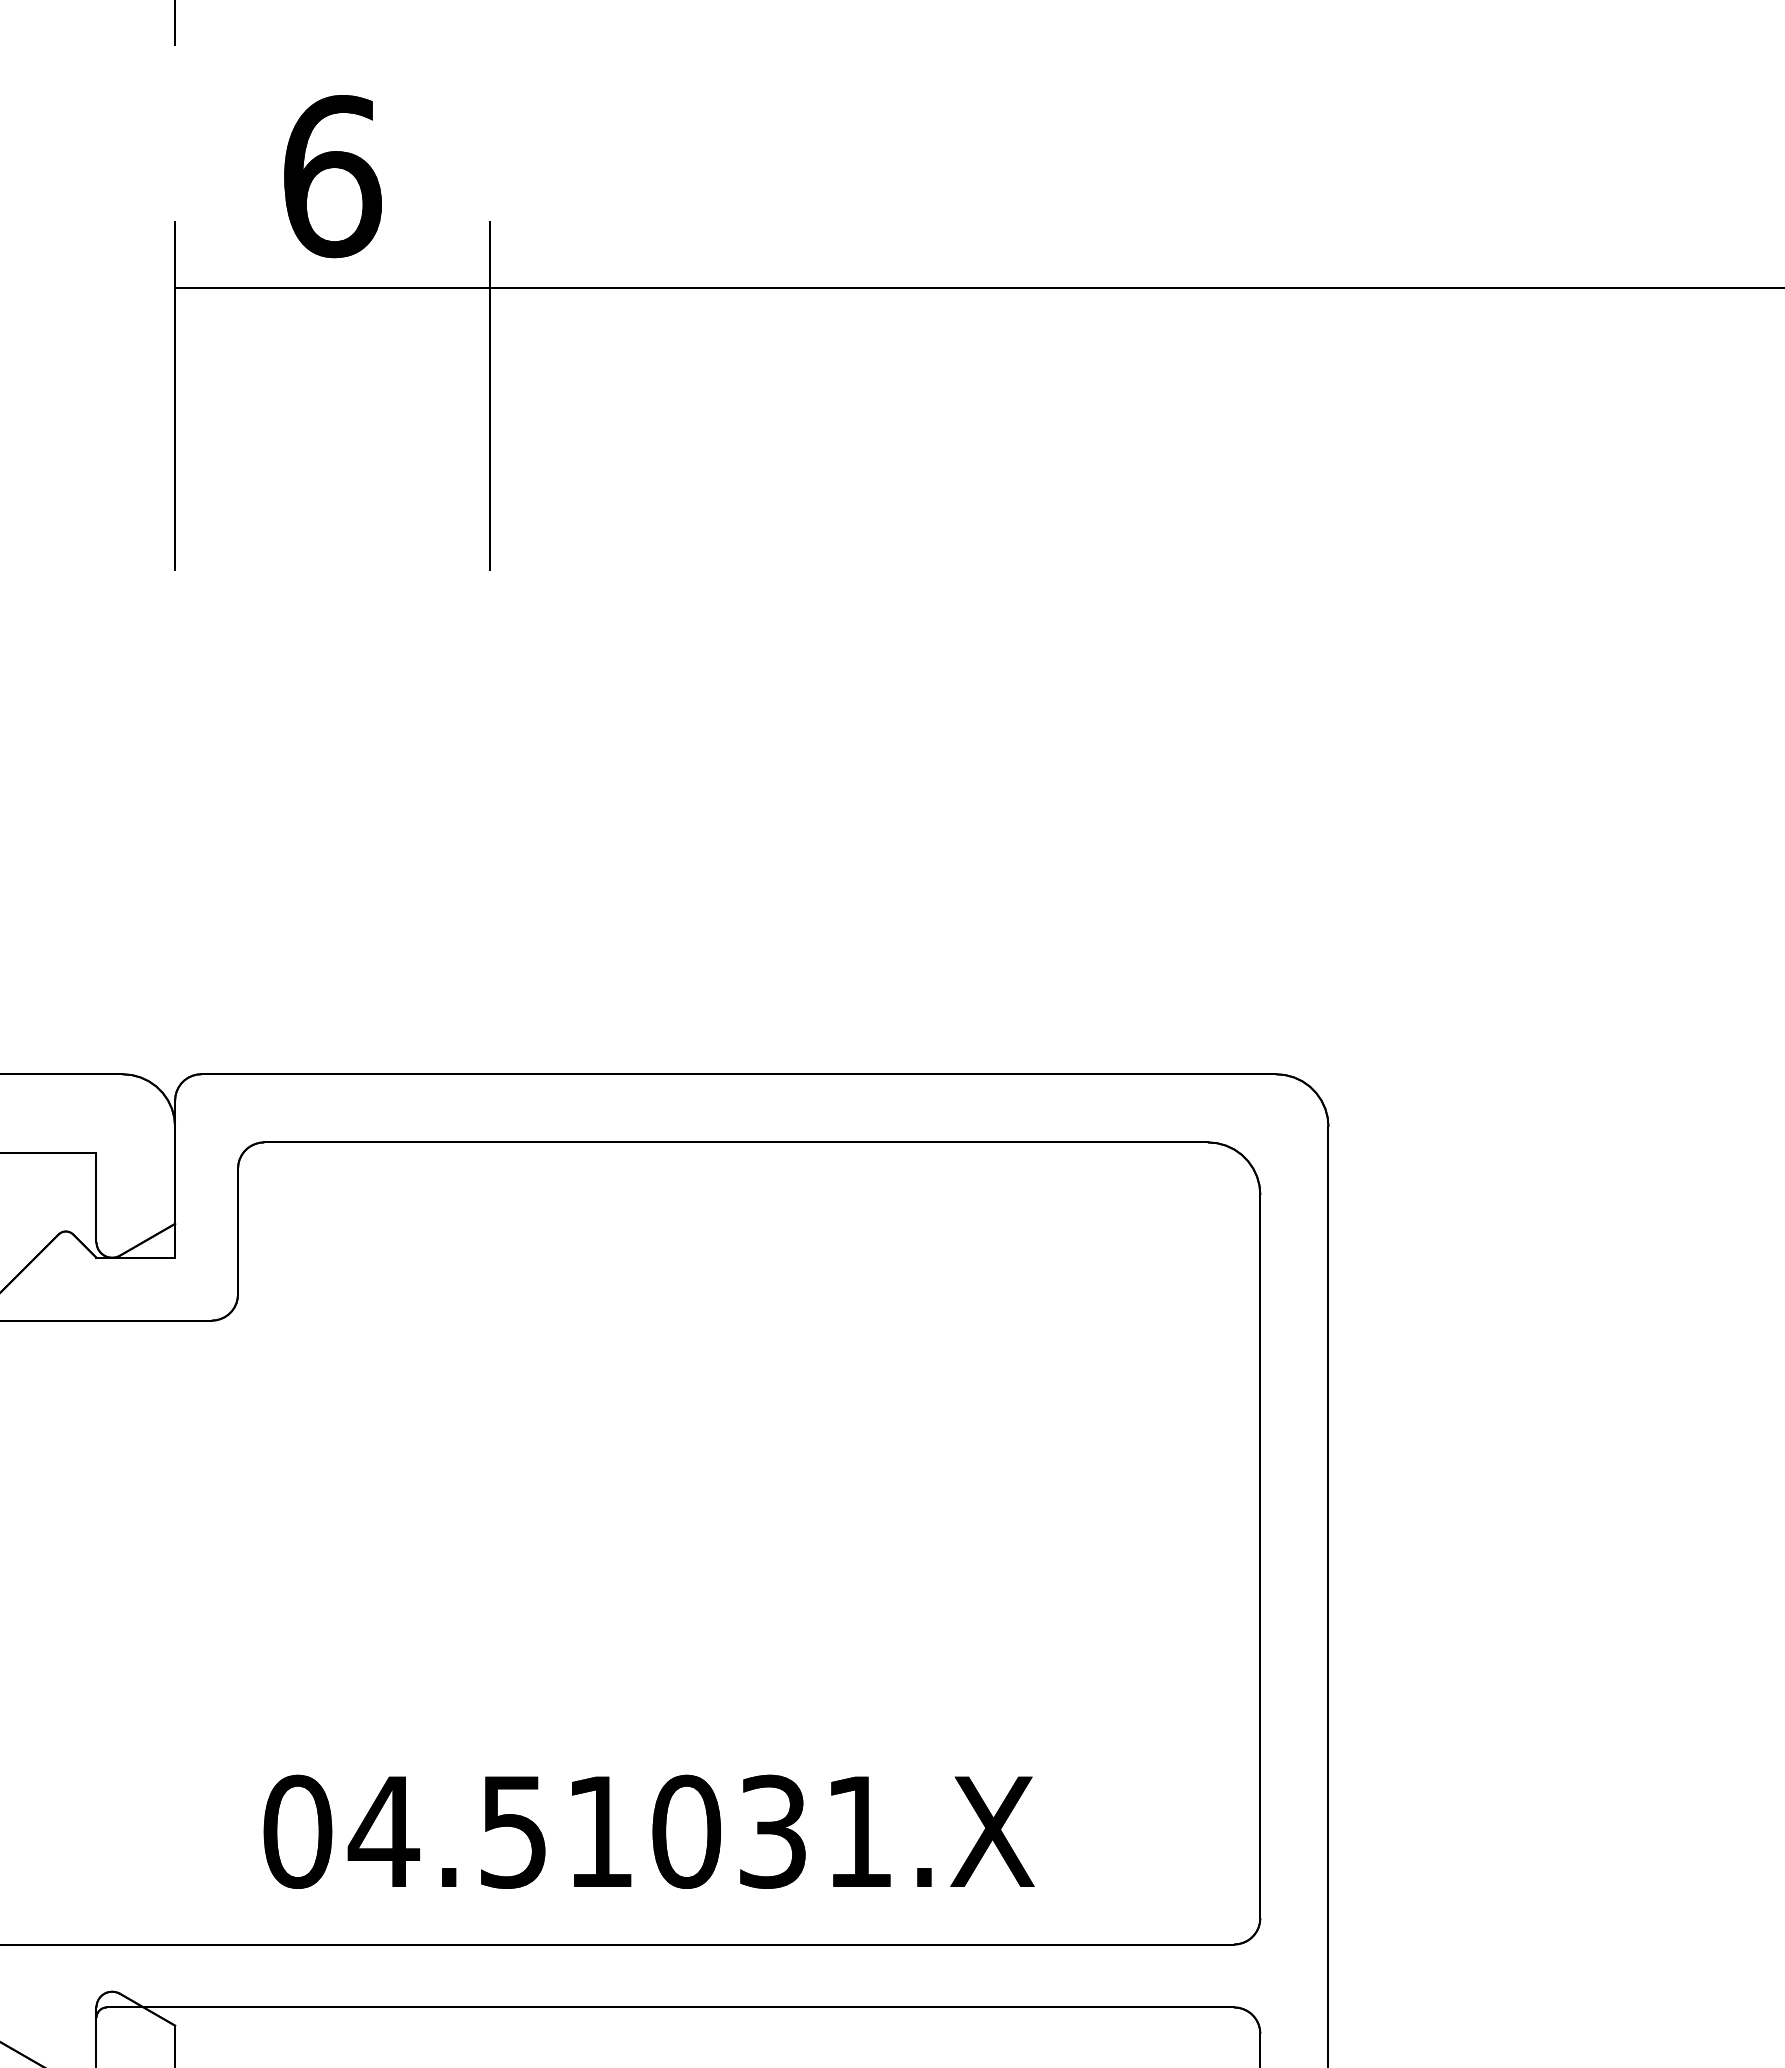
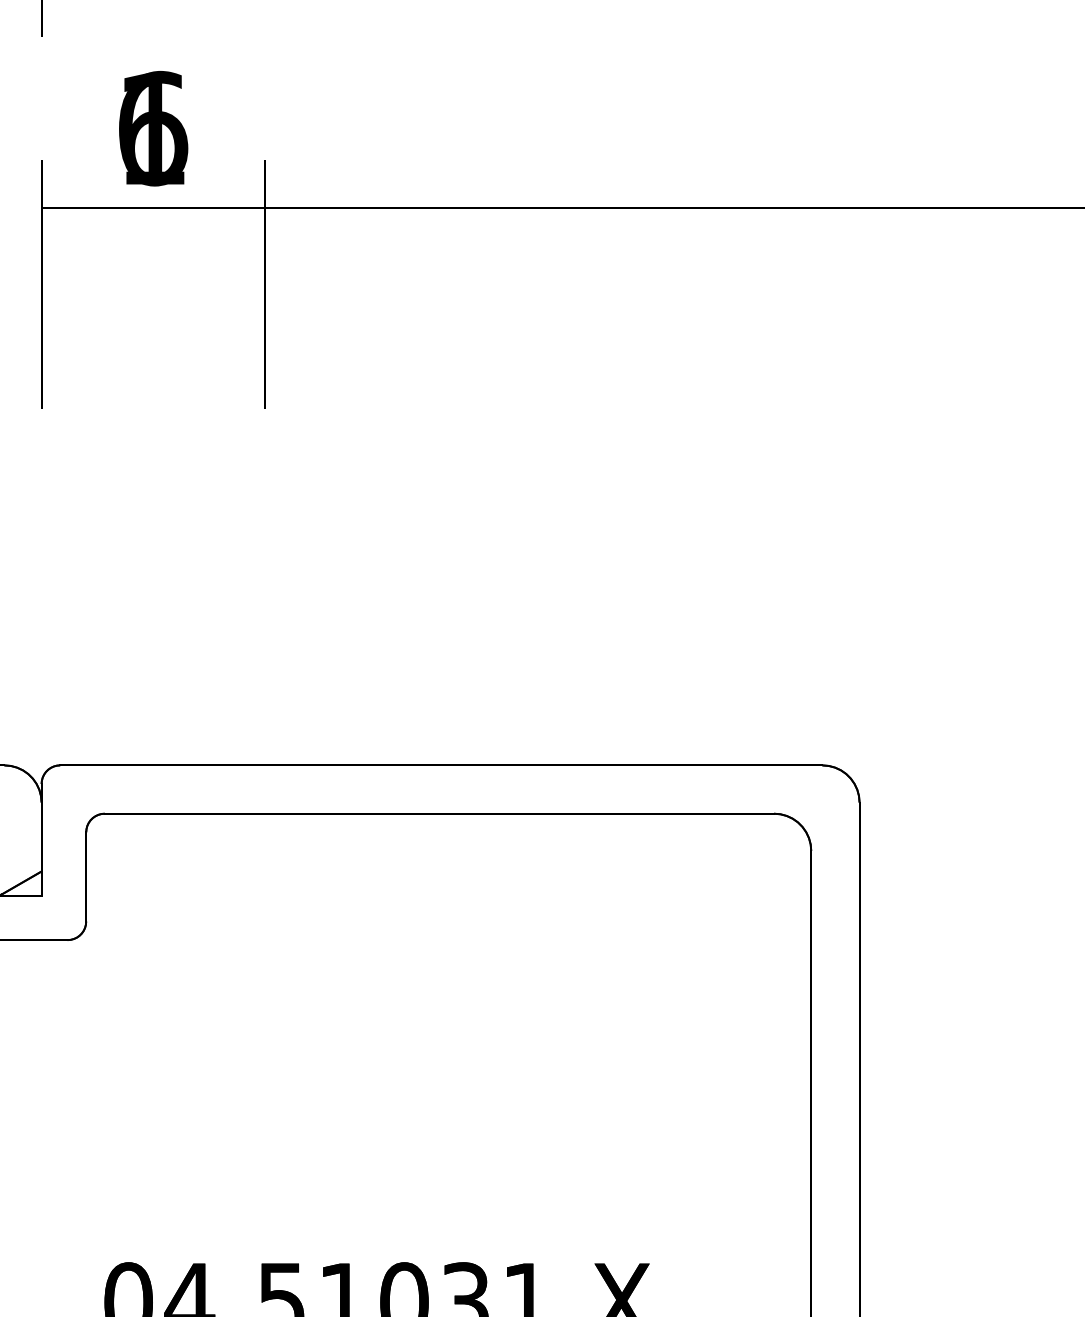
text: (332, 176) -> (153, 128), 6 -> 1

